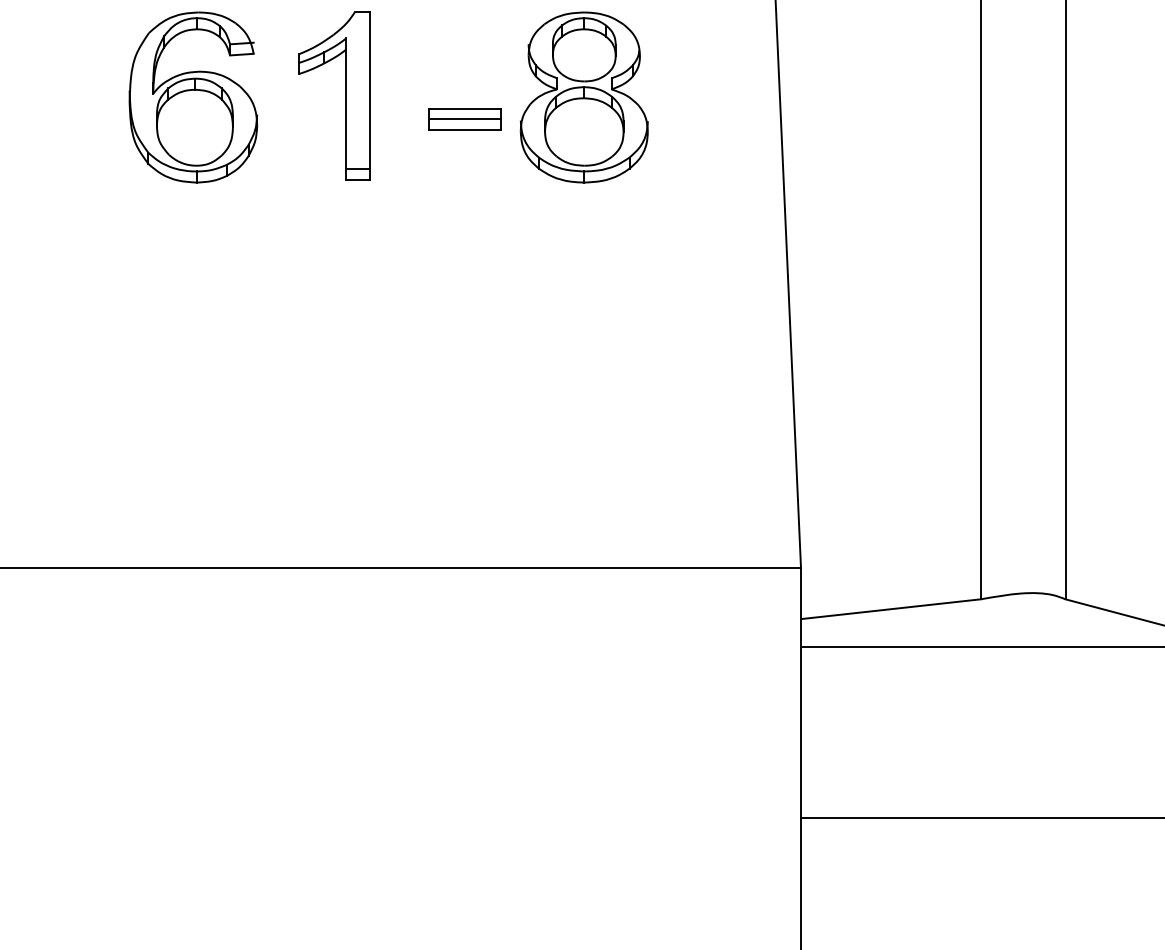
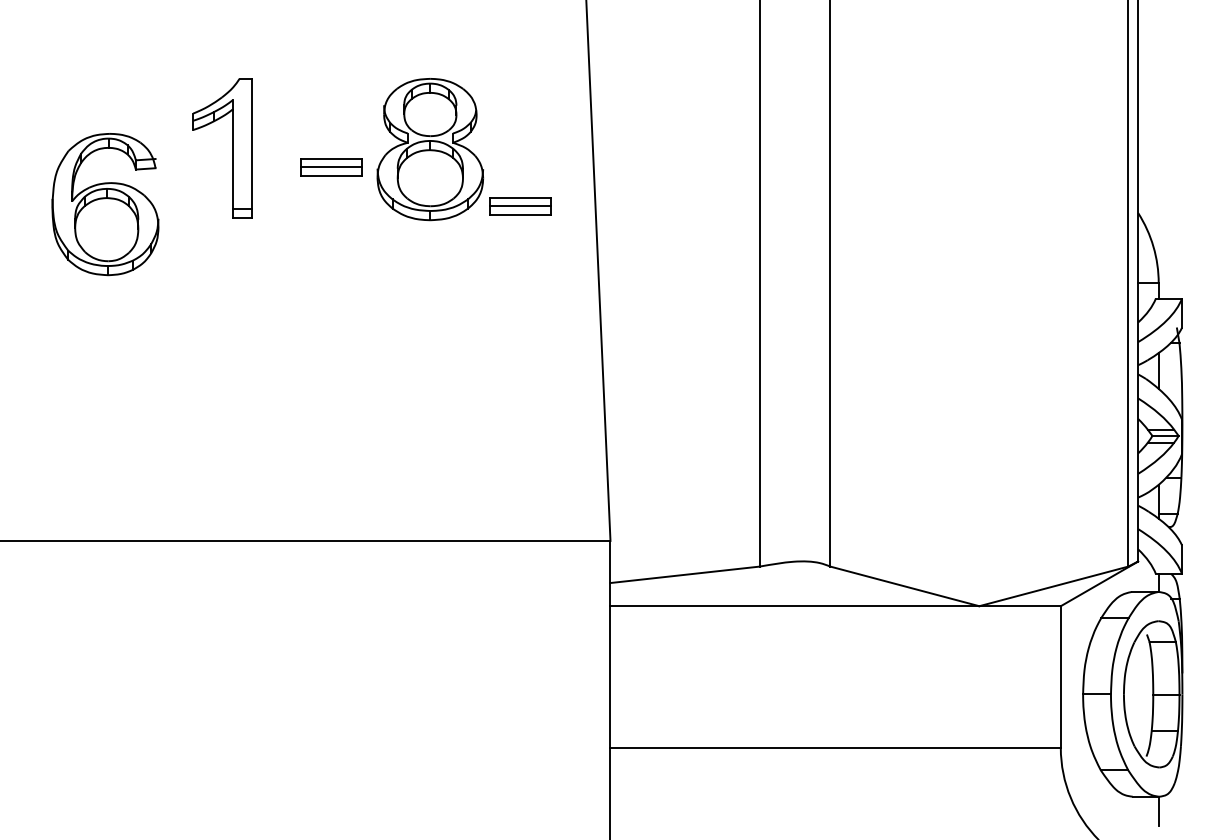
part: (193, 97) -> (105, 204), moved
part: (692, 166) -> (520, 206), added

